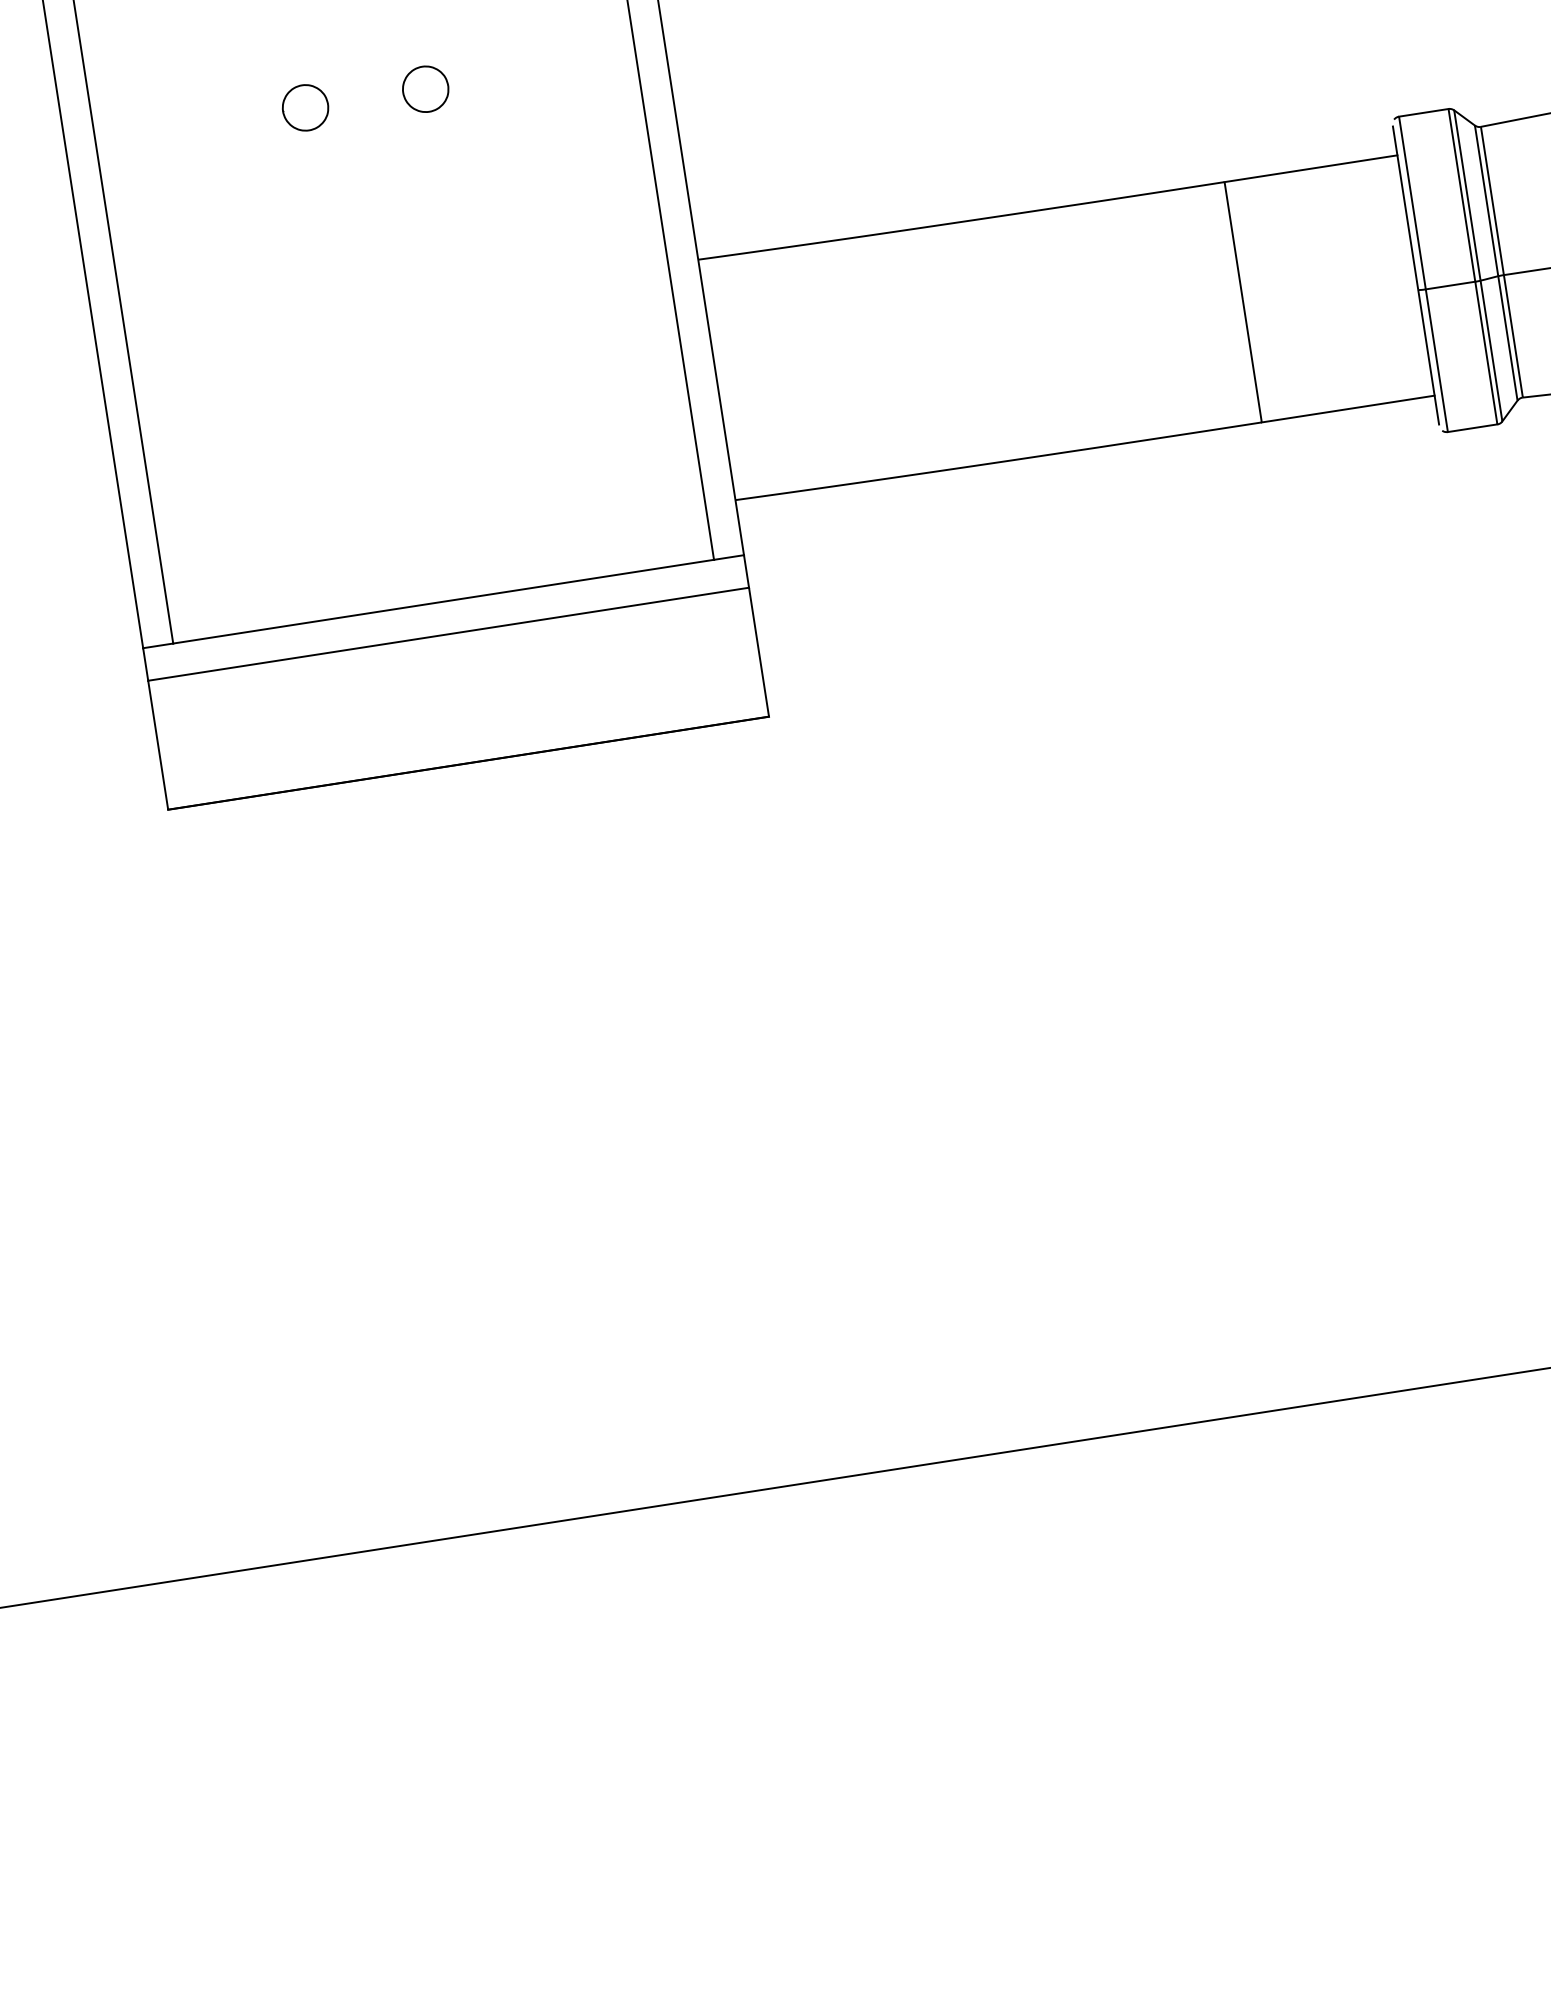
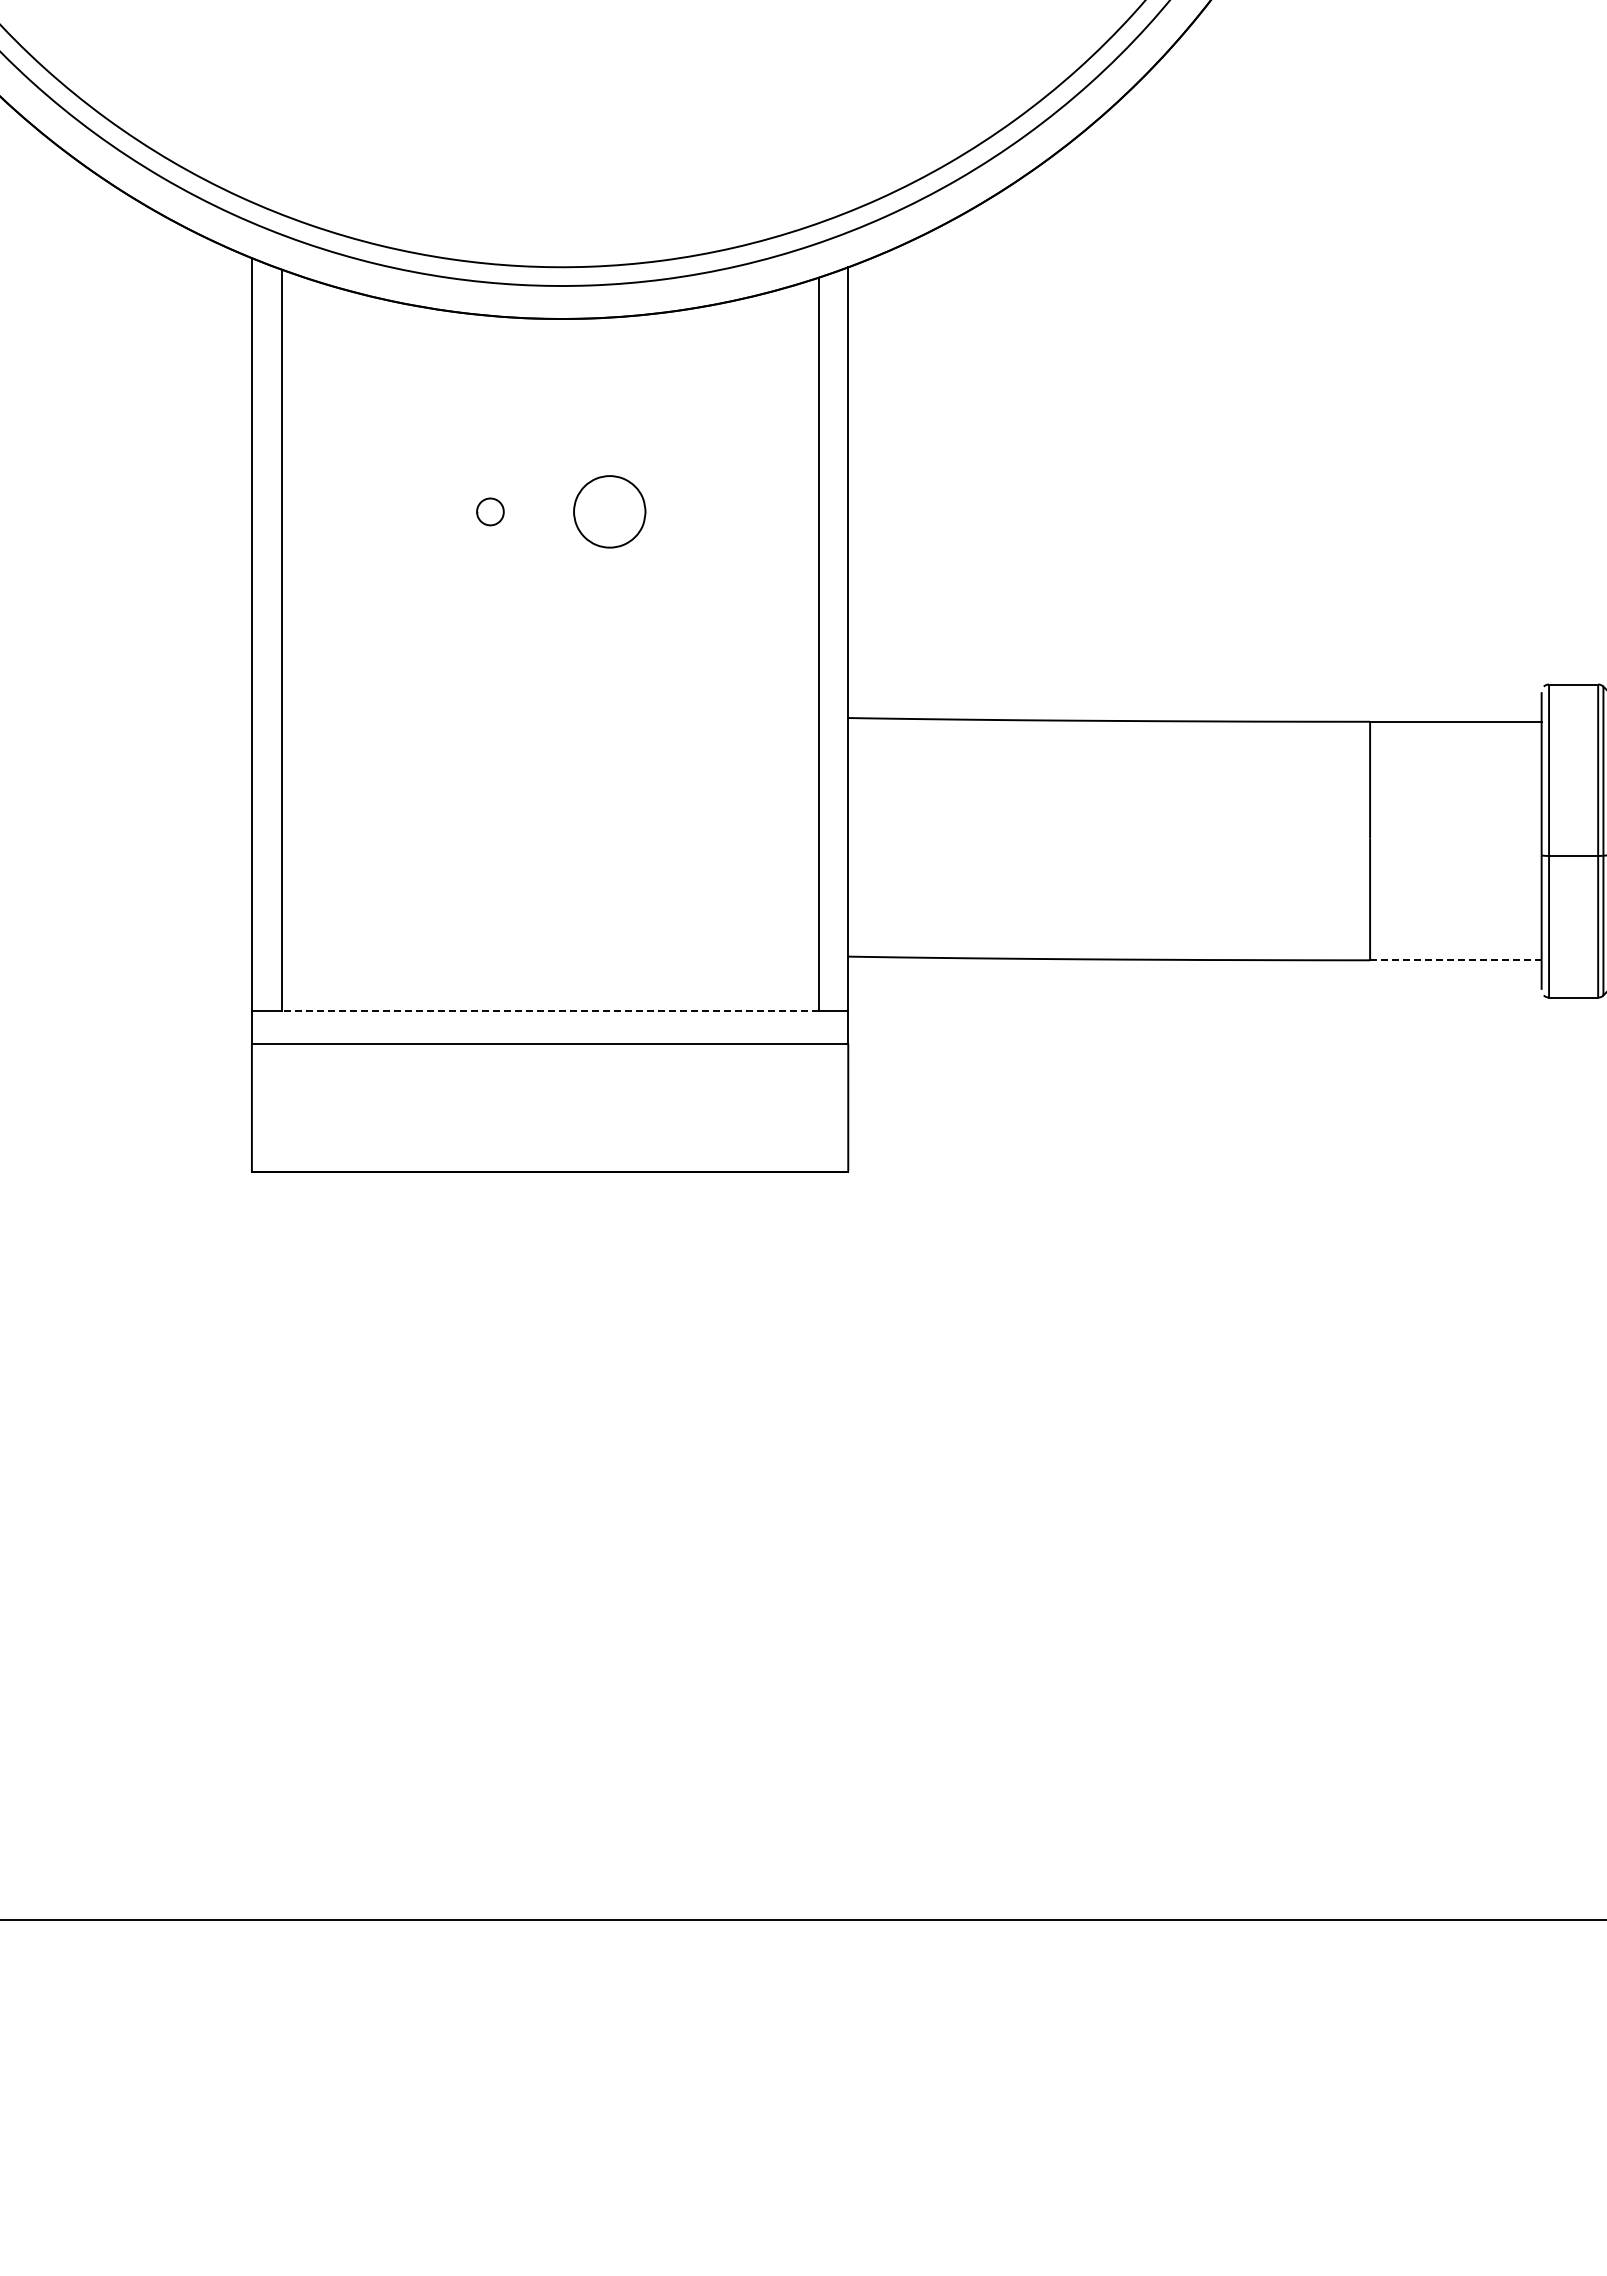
part: (425, 88) -> (609, 511), size x1.6
part: (305, 107) -> (490, 511), size x0.6
line: (1347, 409) -> (1455, 960), solid -> dashed
line: (443, 602) -> (549, 1011), solid -> dashed

